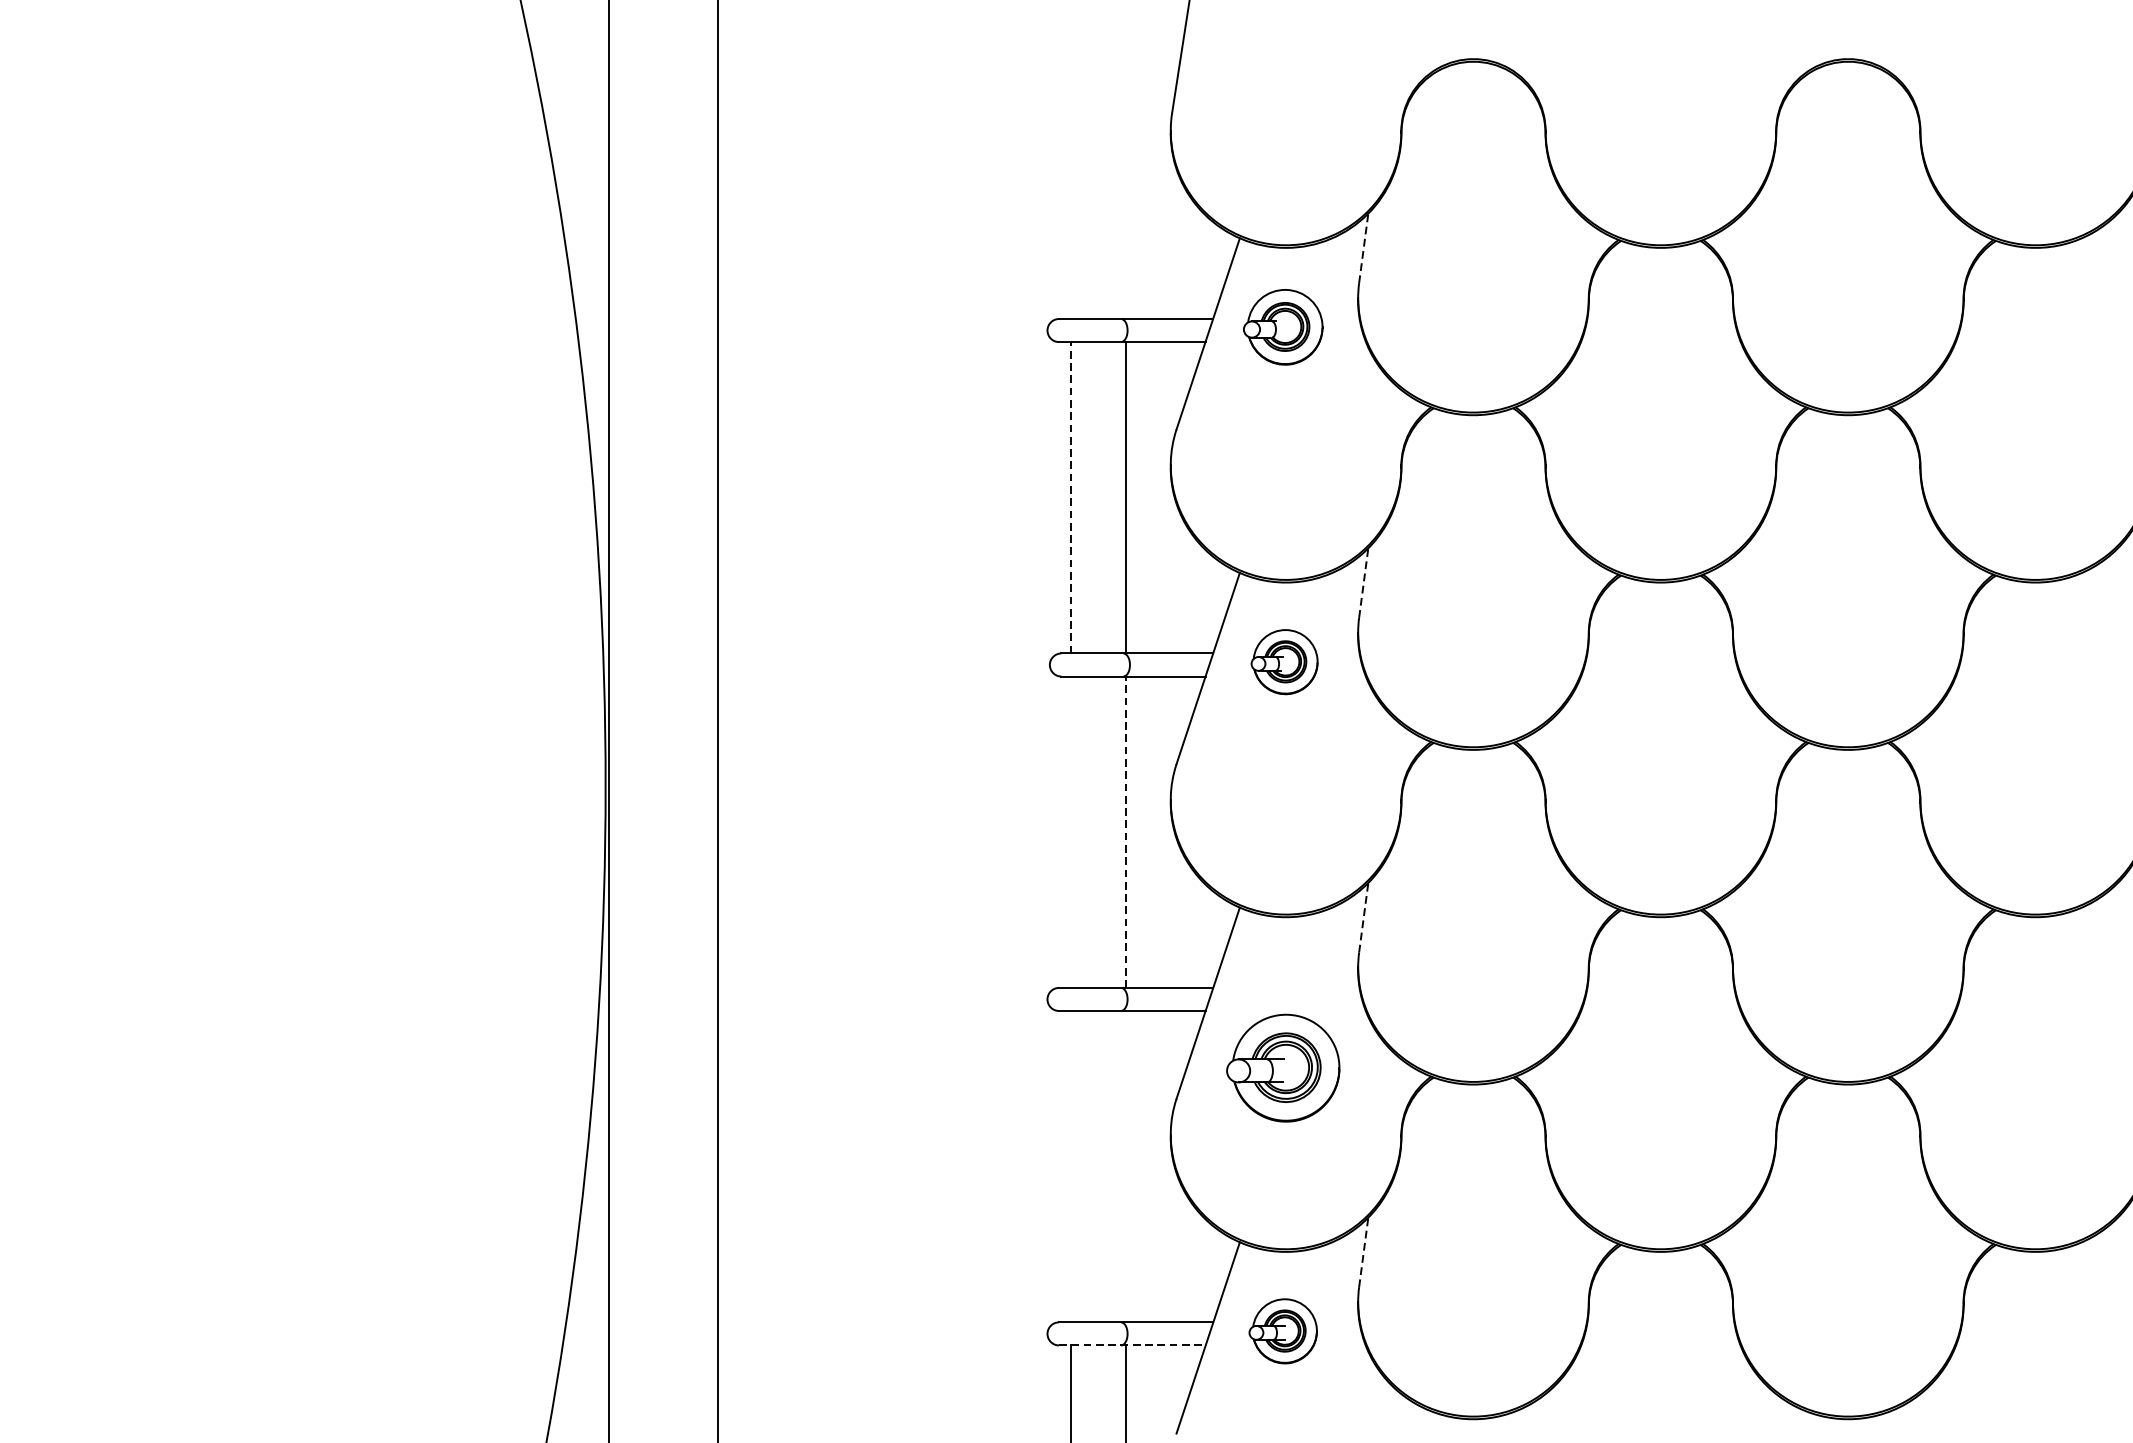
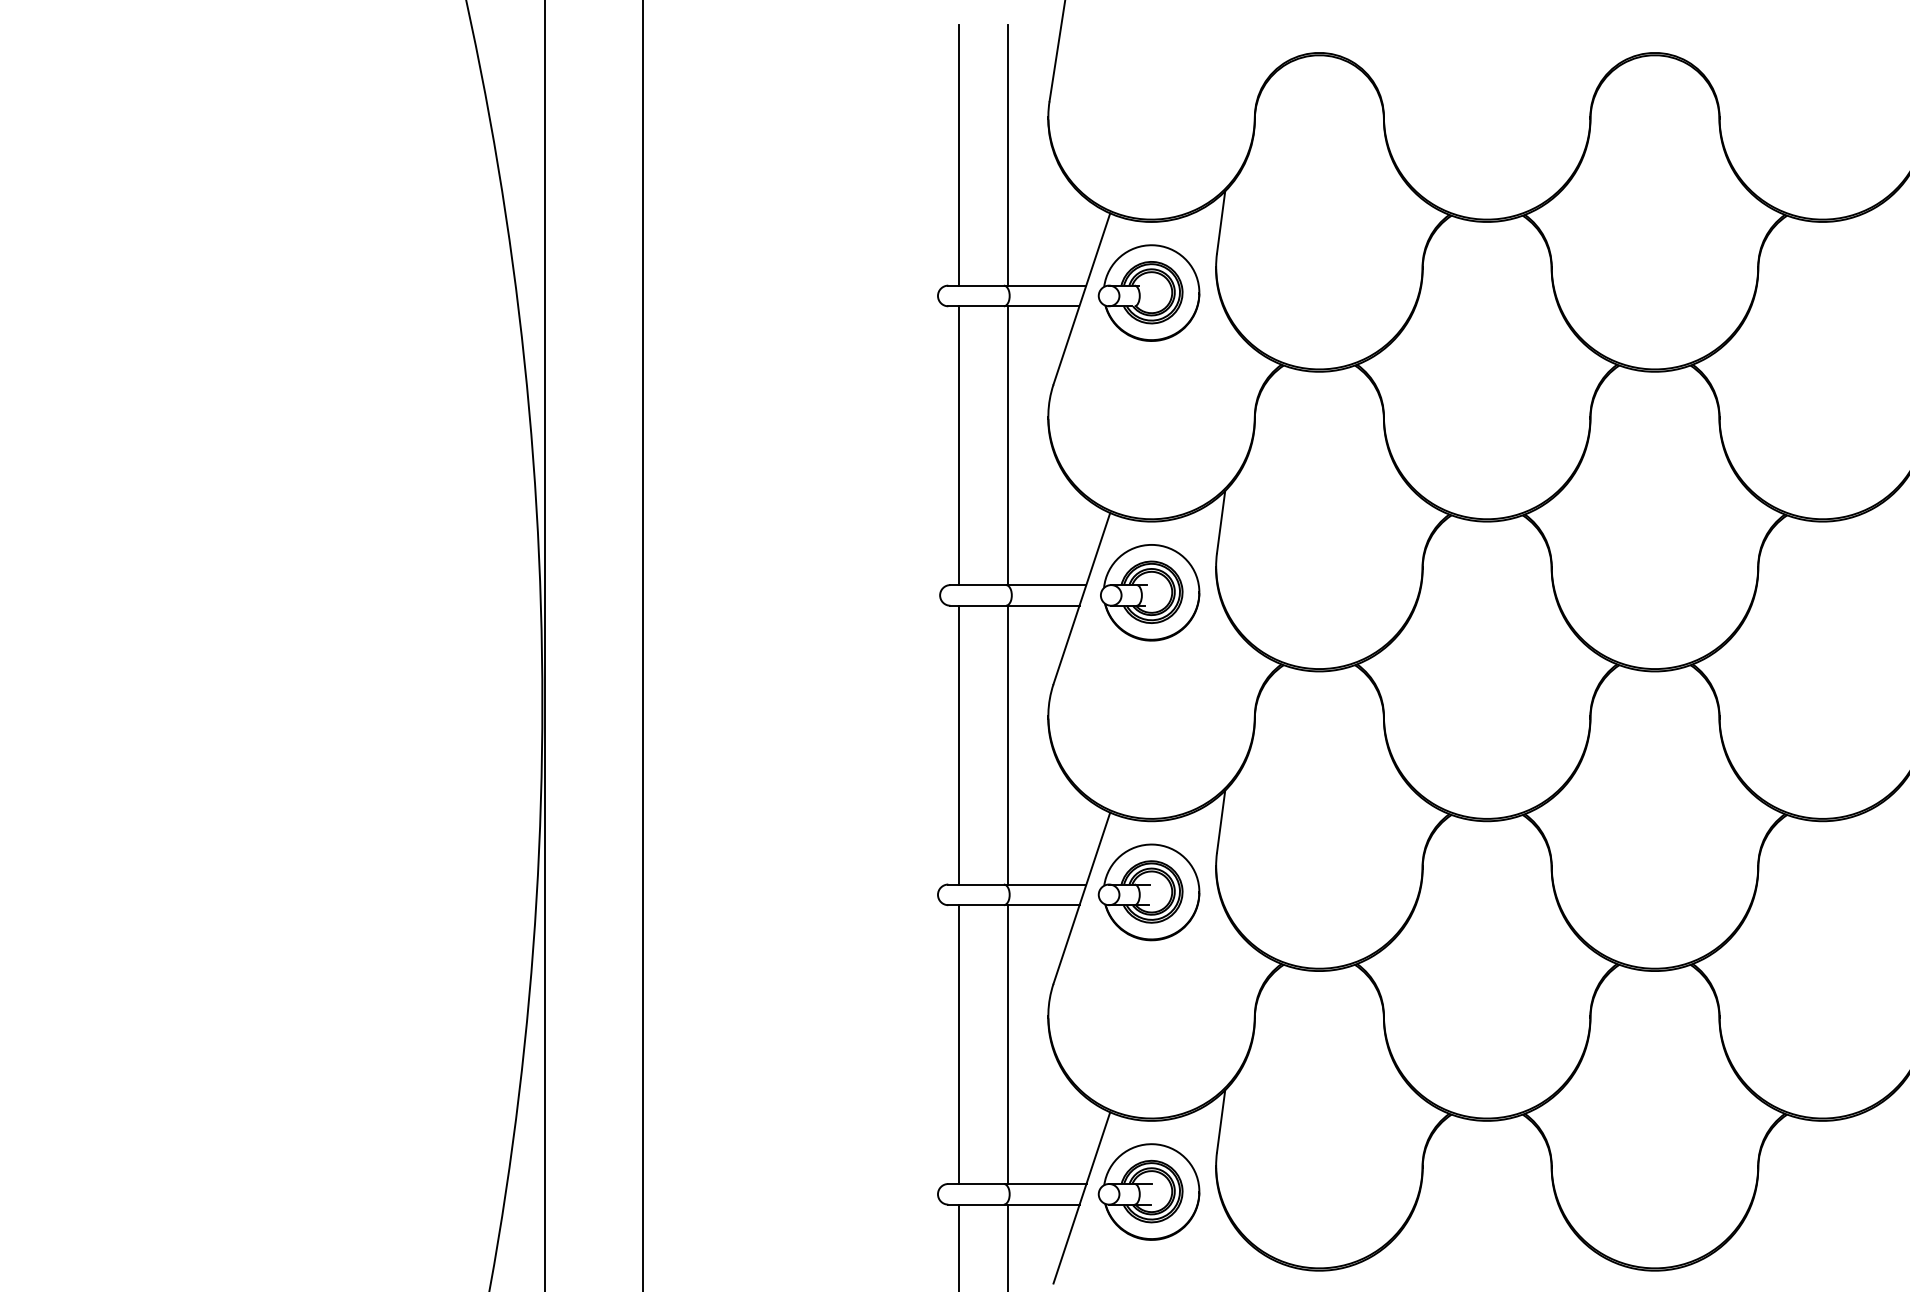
line: (1071, 172) -> (959, 154), added
line: (1126, 172) -> (1008, 154), added
line: (1364, 247) -> (1221, 221), dashed -> solid
part: (1282, 326) -> (1148, 292), size x1.43
line: (1071, 497) -> (959, 445), dashed -> solid
line: (1364, 582) -> (1221, 521), dashed -> solid
part: (1284, 661) -> (1150, 592), size x1.67
line: (1071, 831) -> (959, 744), added
line: (1126, 831) -> (1008, 744), dashed -> solid
line: (1364, 917) -> (1221, 821), dashed -> solid
part: (1282, 1068) -> (1148, 892), moved
line: (1071, 1166) -> (959, 1044), added
line: (1126, 1166) -> (1008, 1044), added
line: (1364, 1251) -> (1221, 1120), dashed -> solid
part: (1282, 1330) -> (1148, 1191), size x1.67
line: (1131, 1345) -> (1013, 1204), dashed -> solid

